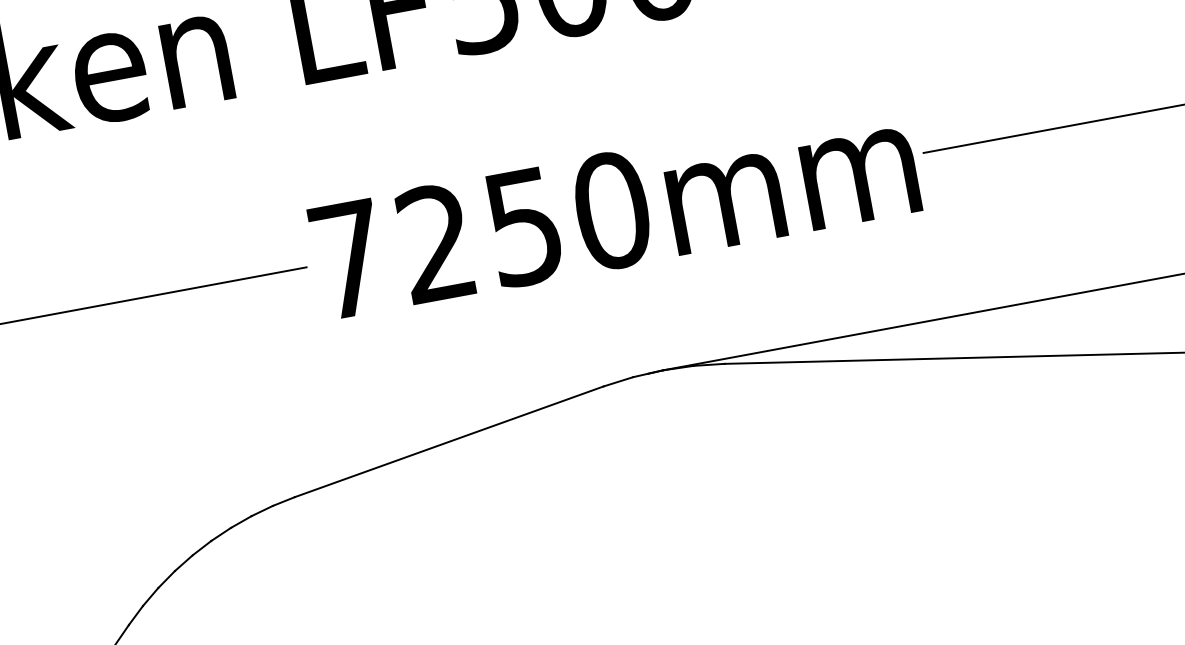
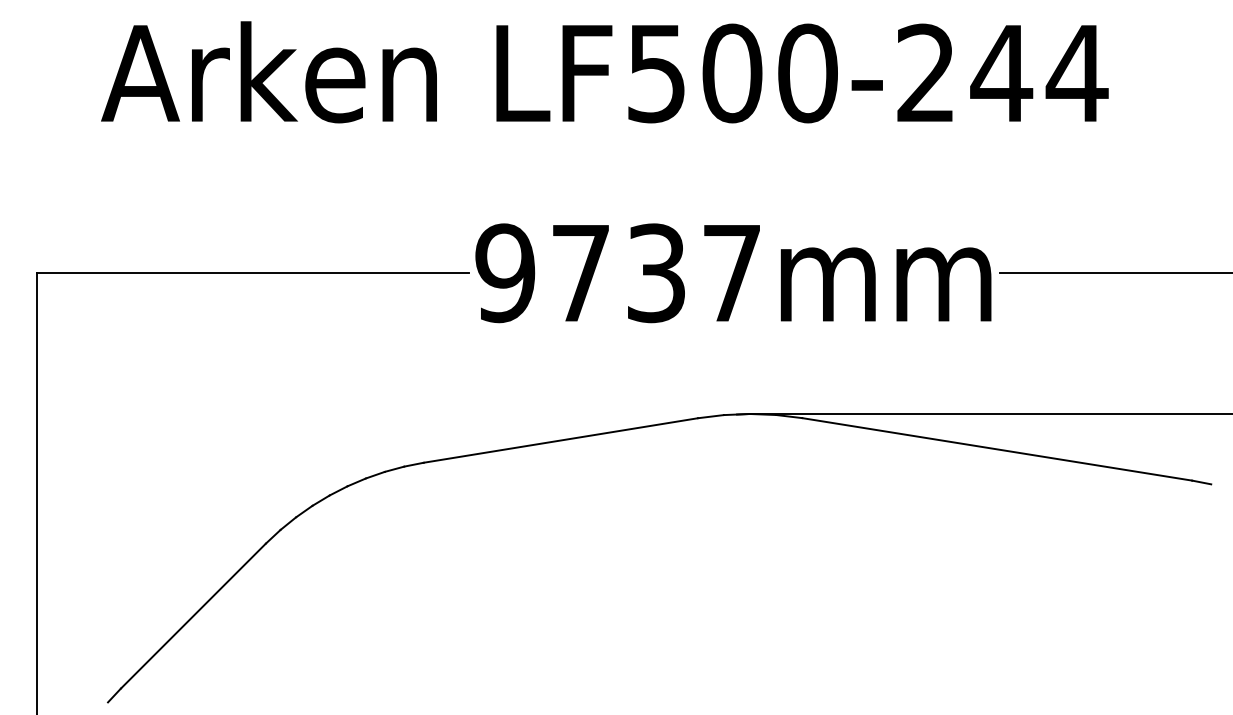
text: (480, 235) -> (618, 273), 7250mm -> 9737mm

